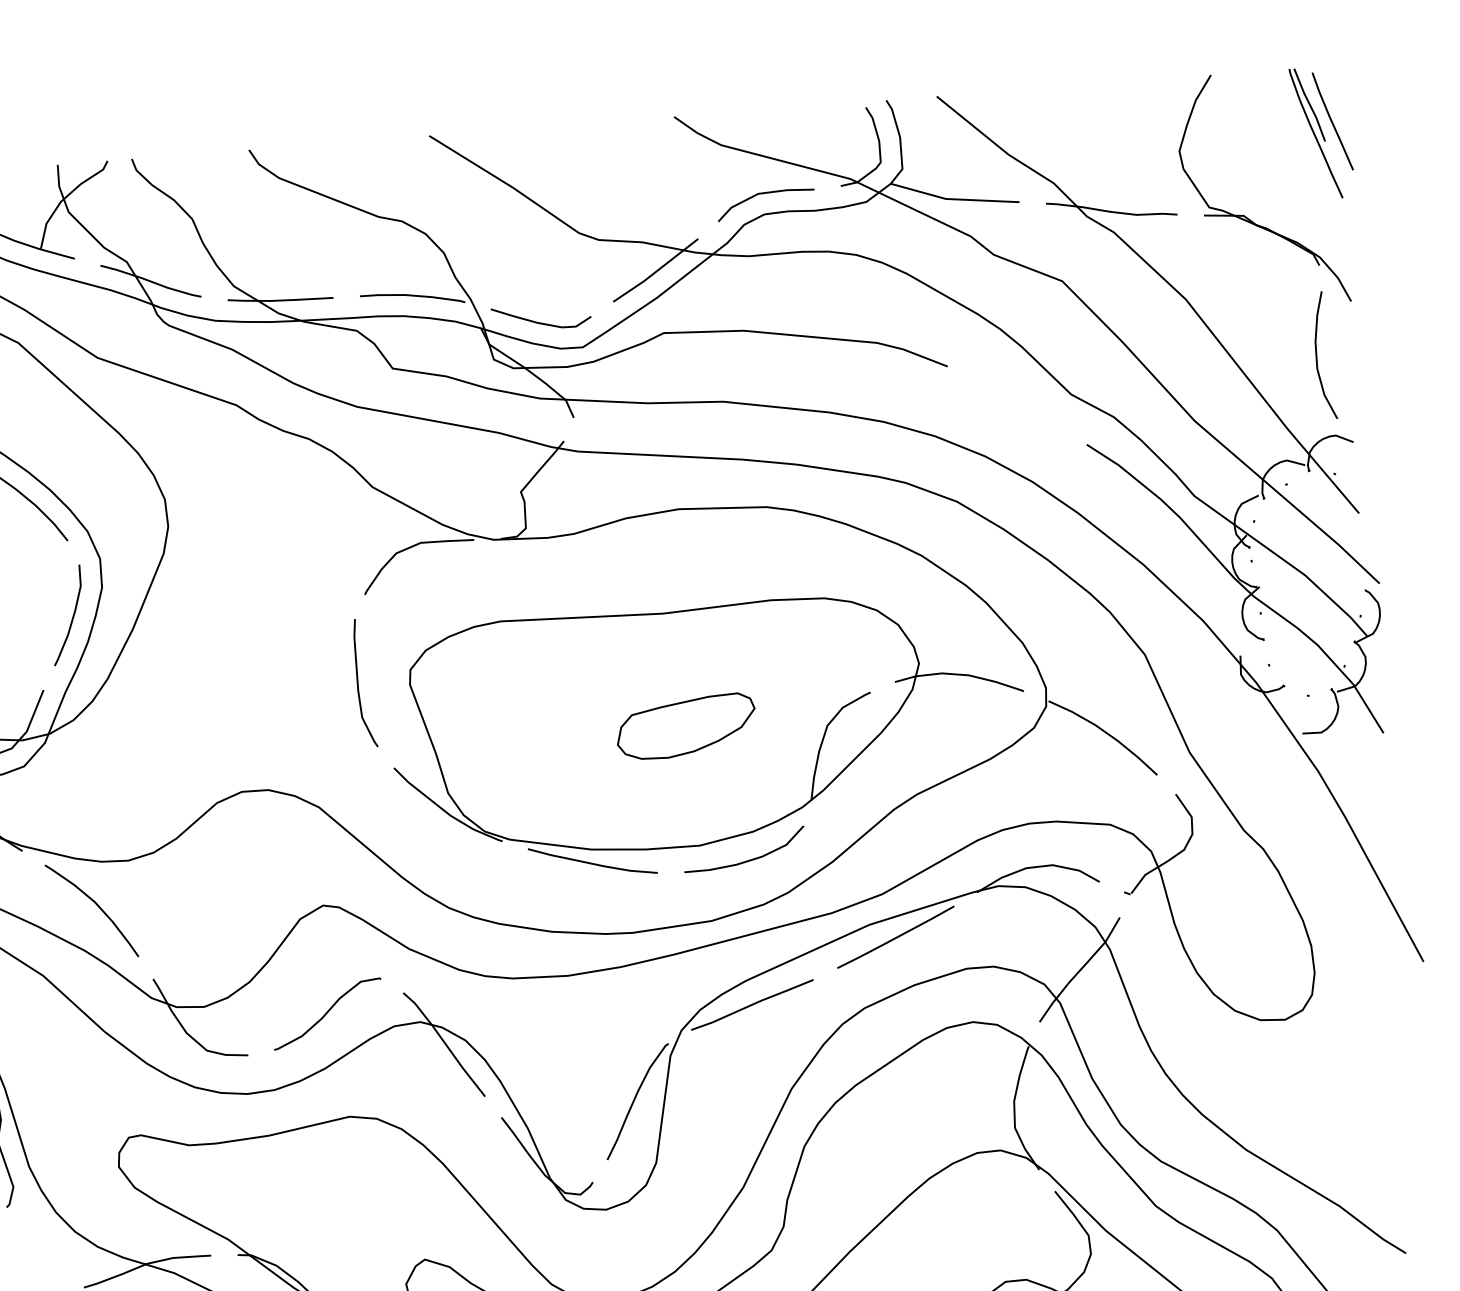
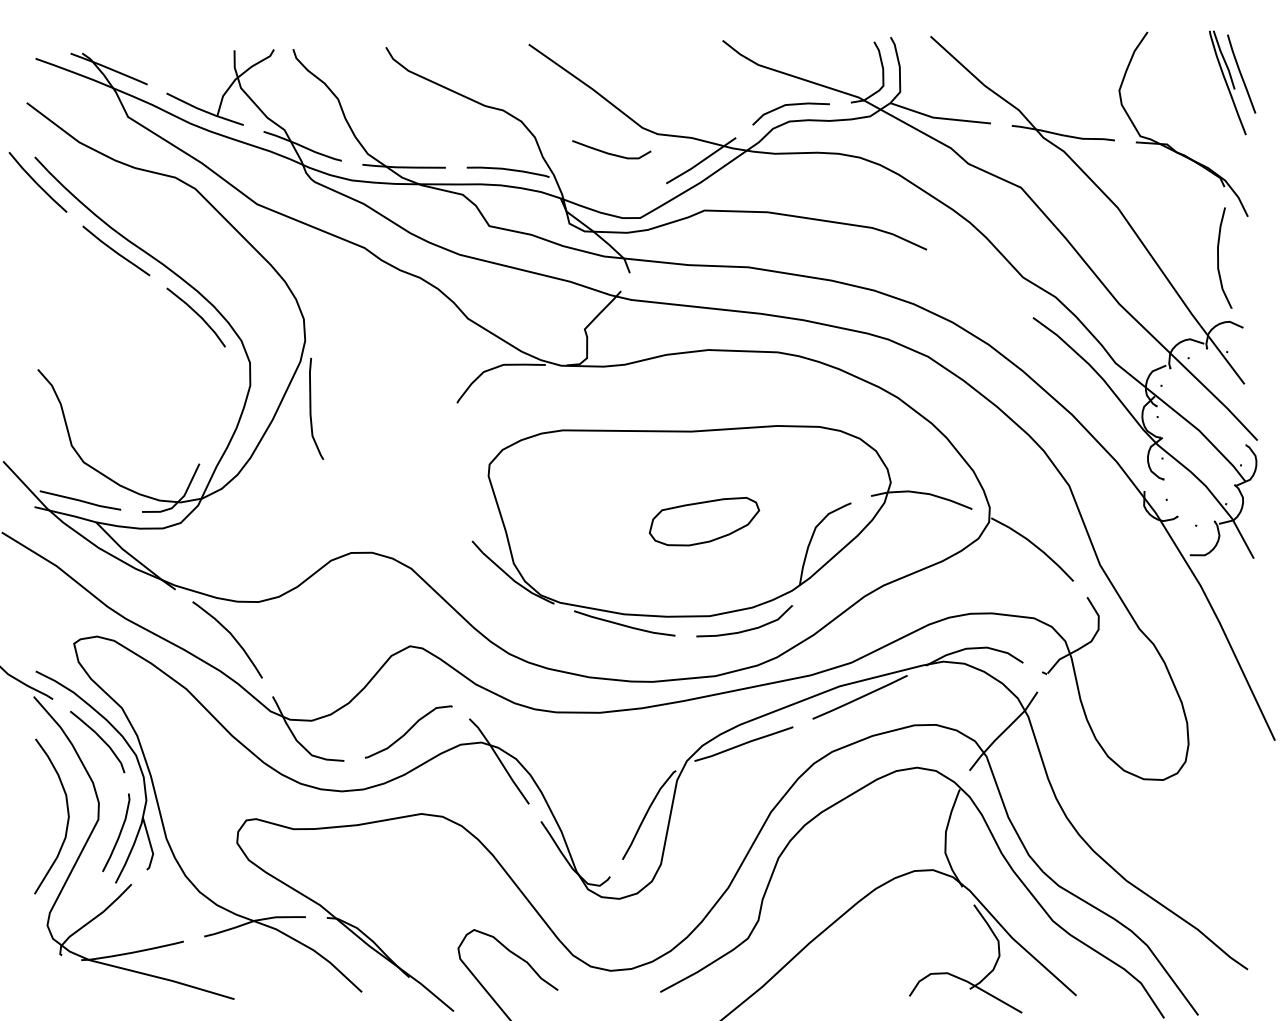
curve: (541, 322) -> (611, 153), moved
curve: (72, 615) -> (225, 406), removed
curve: (359, 683) -> (311, 408), moved

